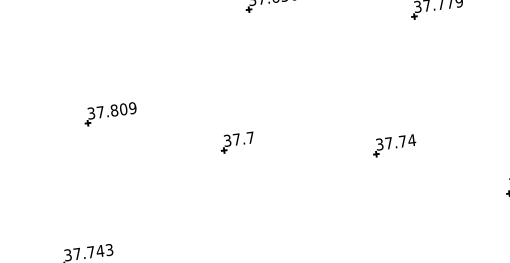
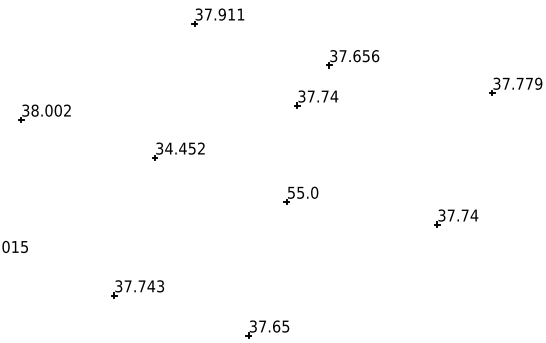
part: (240, 45) -> (316, 99), added
text: (116, 110) -> (185, 148), 37.809 -> 34.452
text: (239, 138) -> (303, 192), 37.7 -> 55.0

